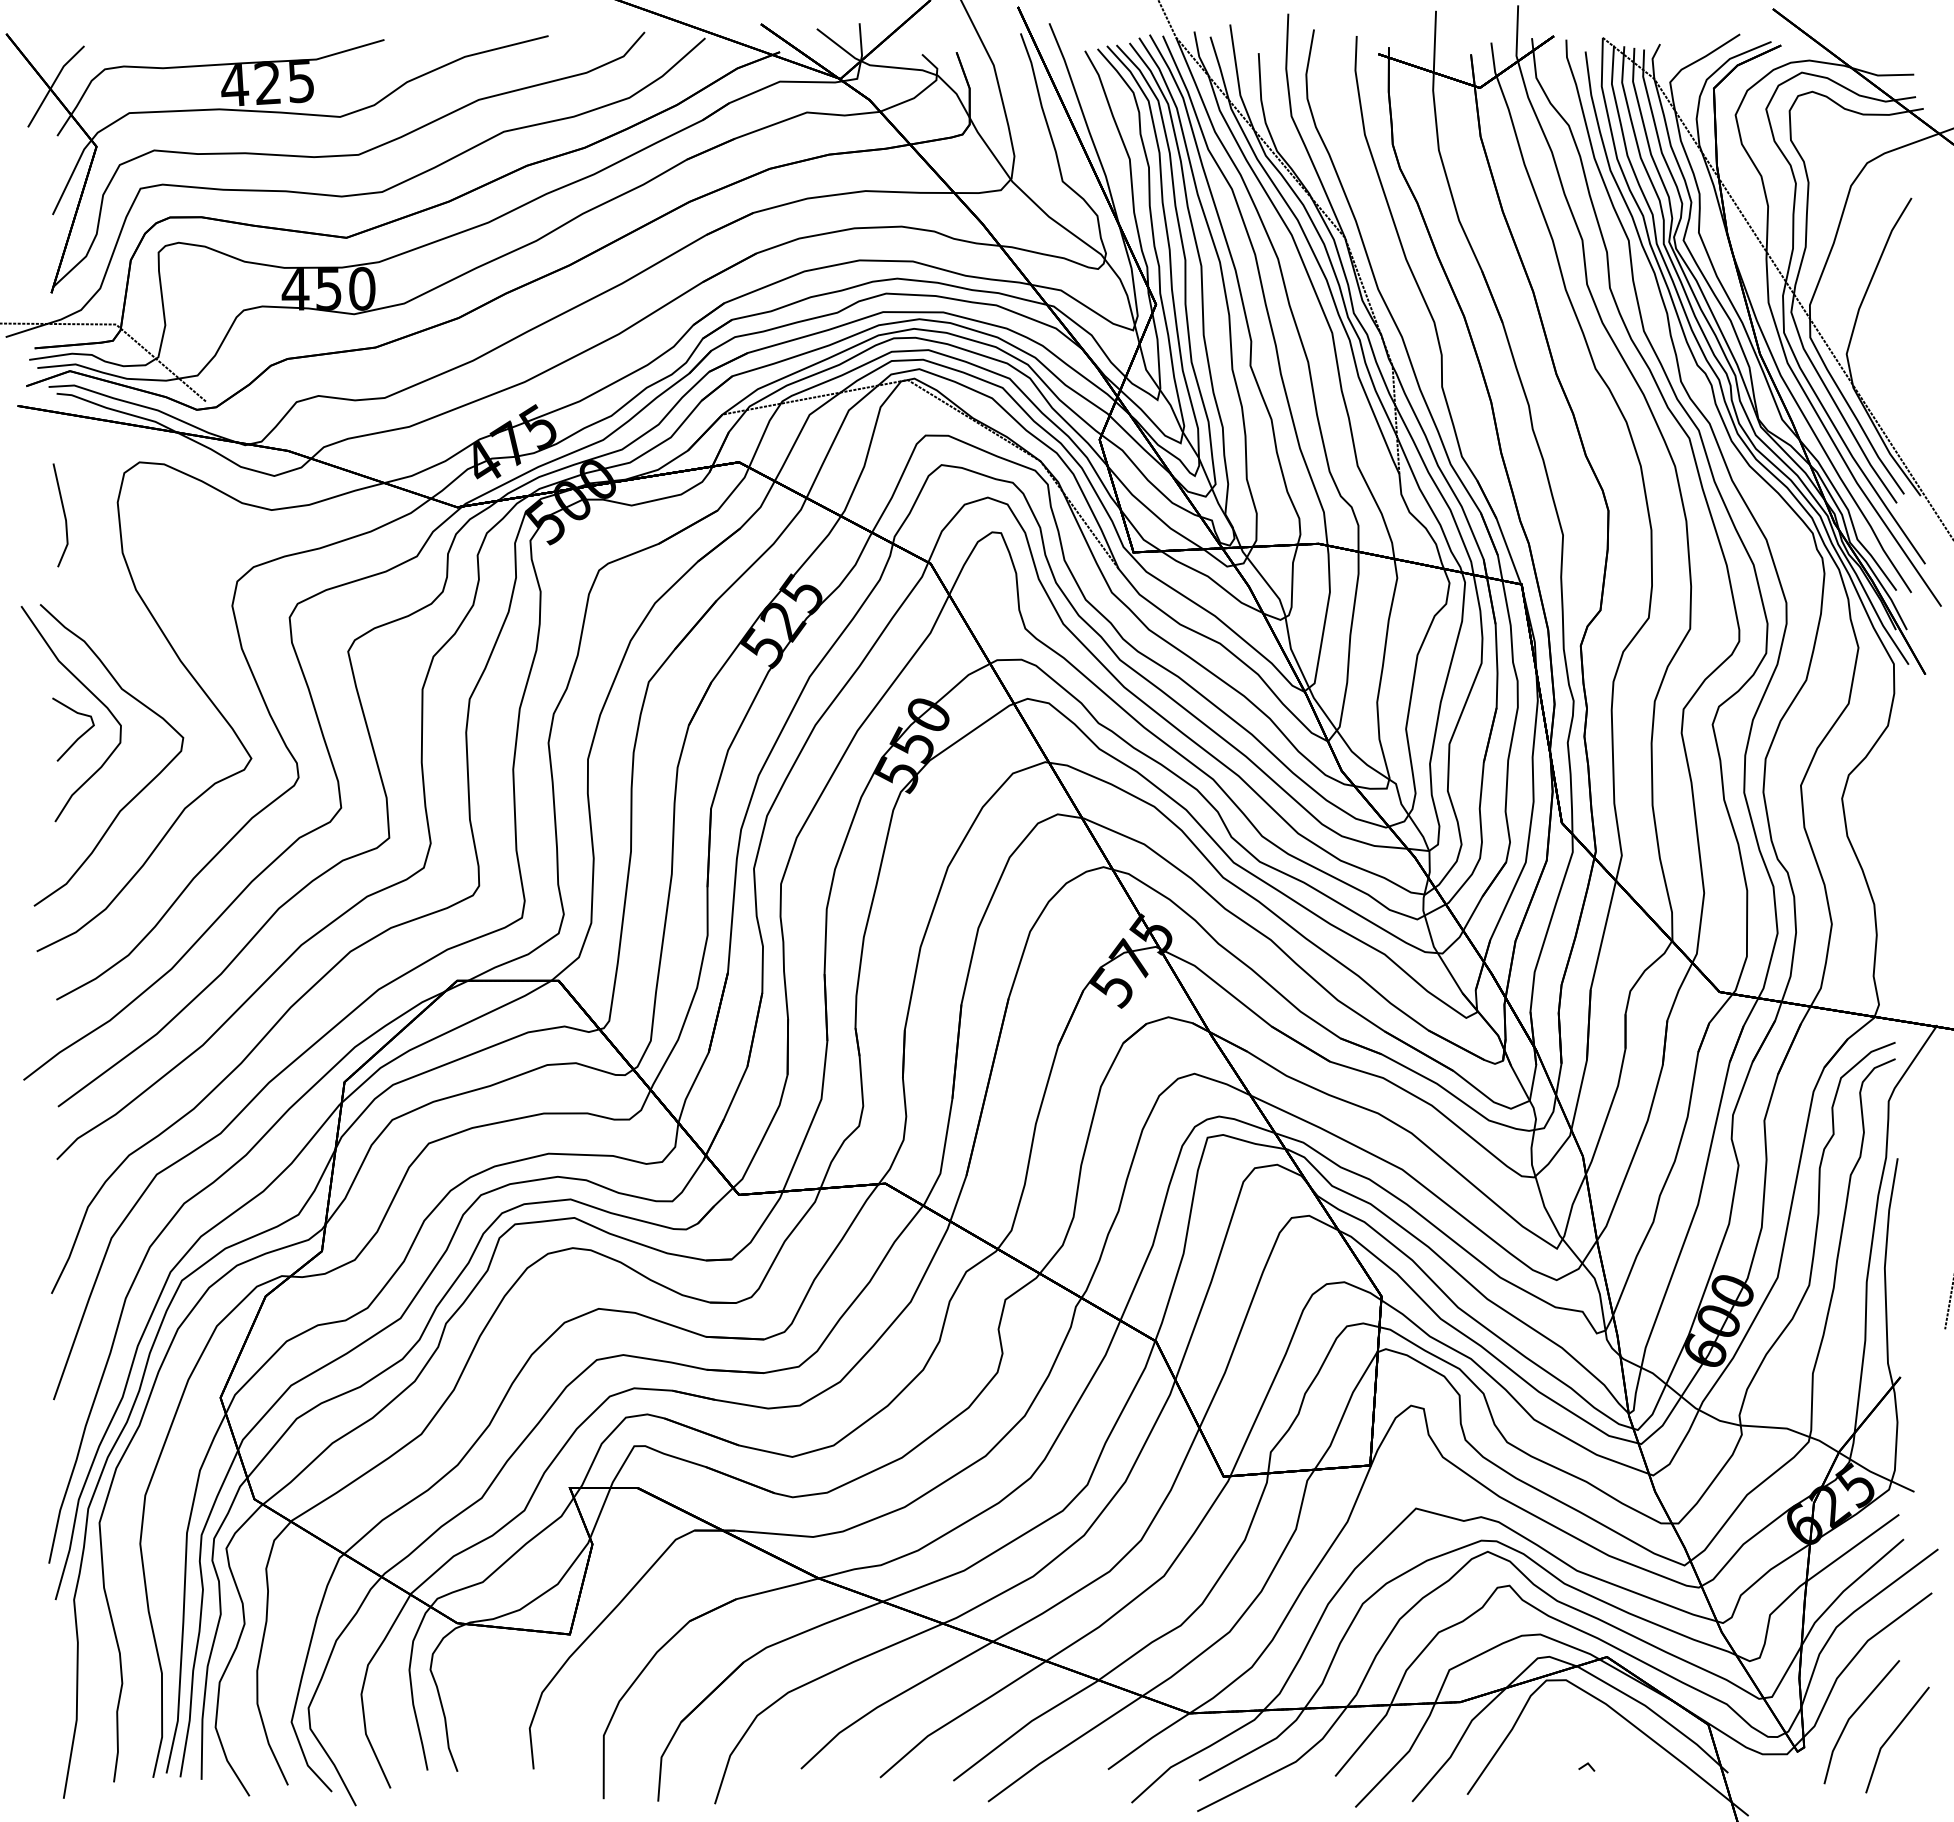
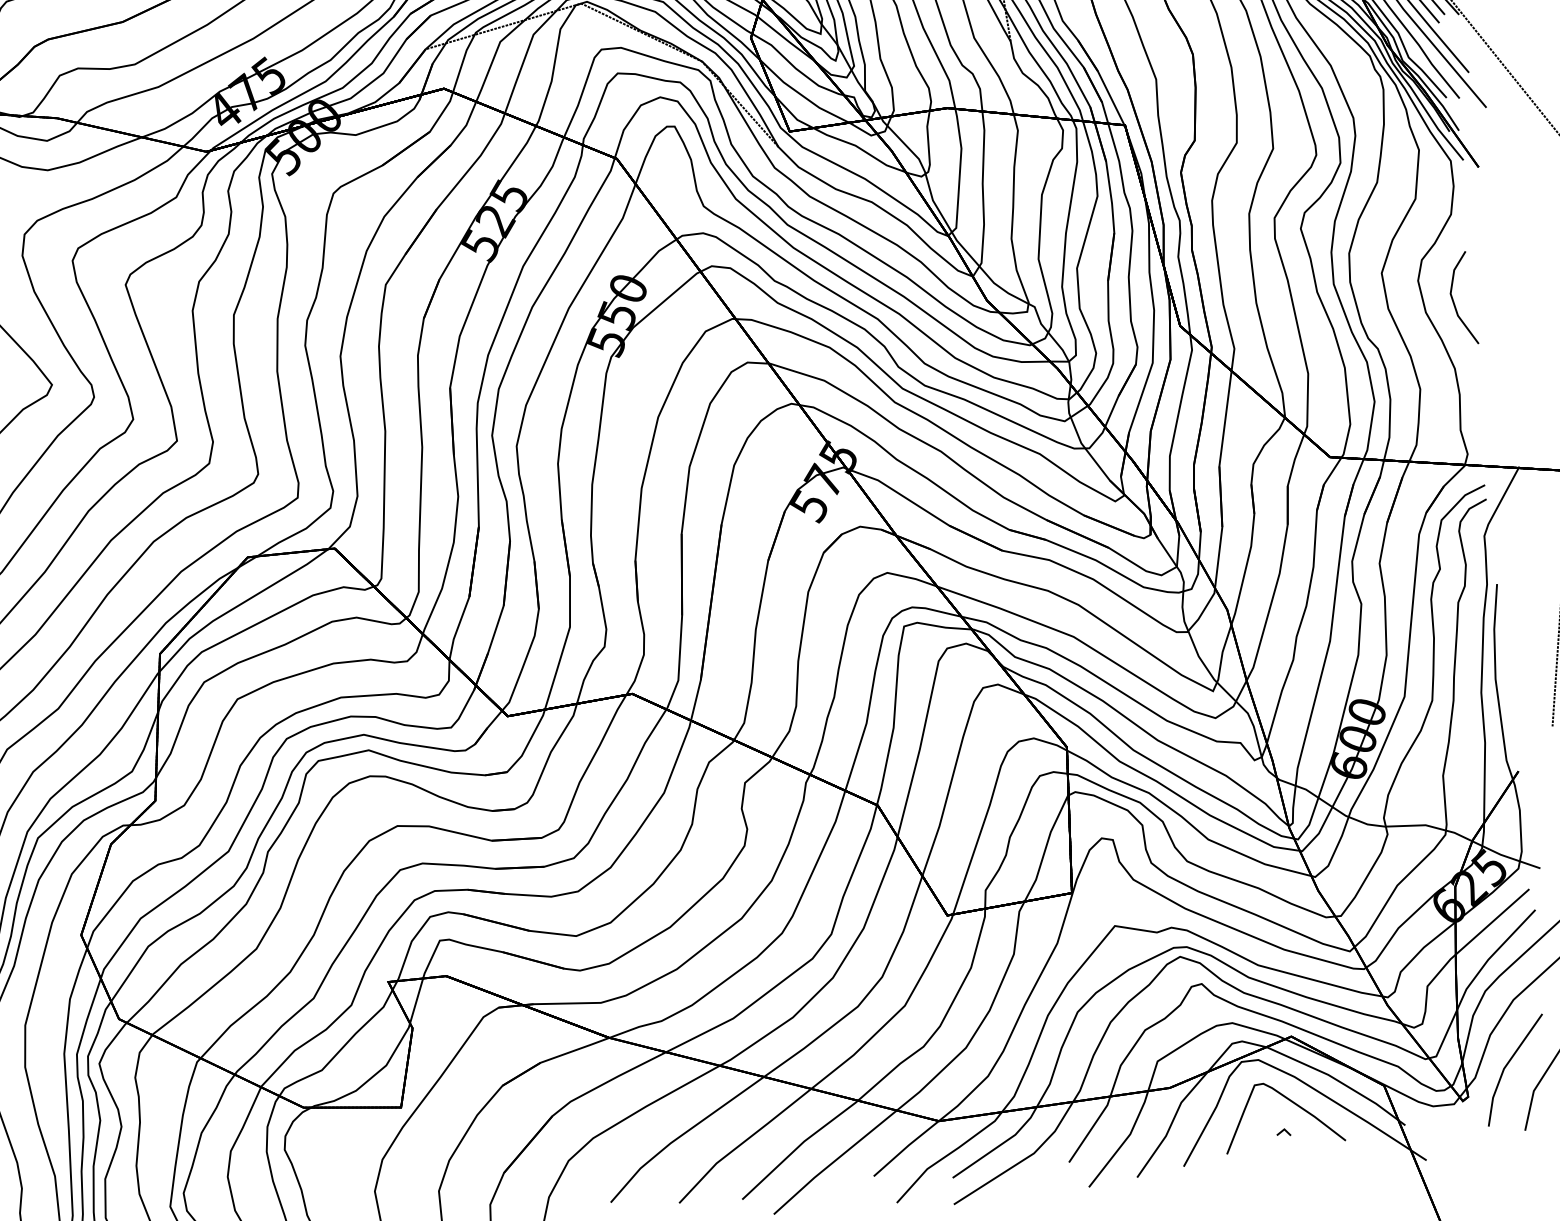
line: (1881, 826) -> (1454, 301), added
curve: (1598, 1732) -> (1290, 1101), added

